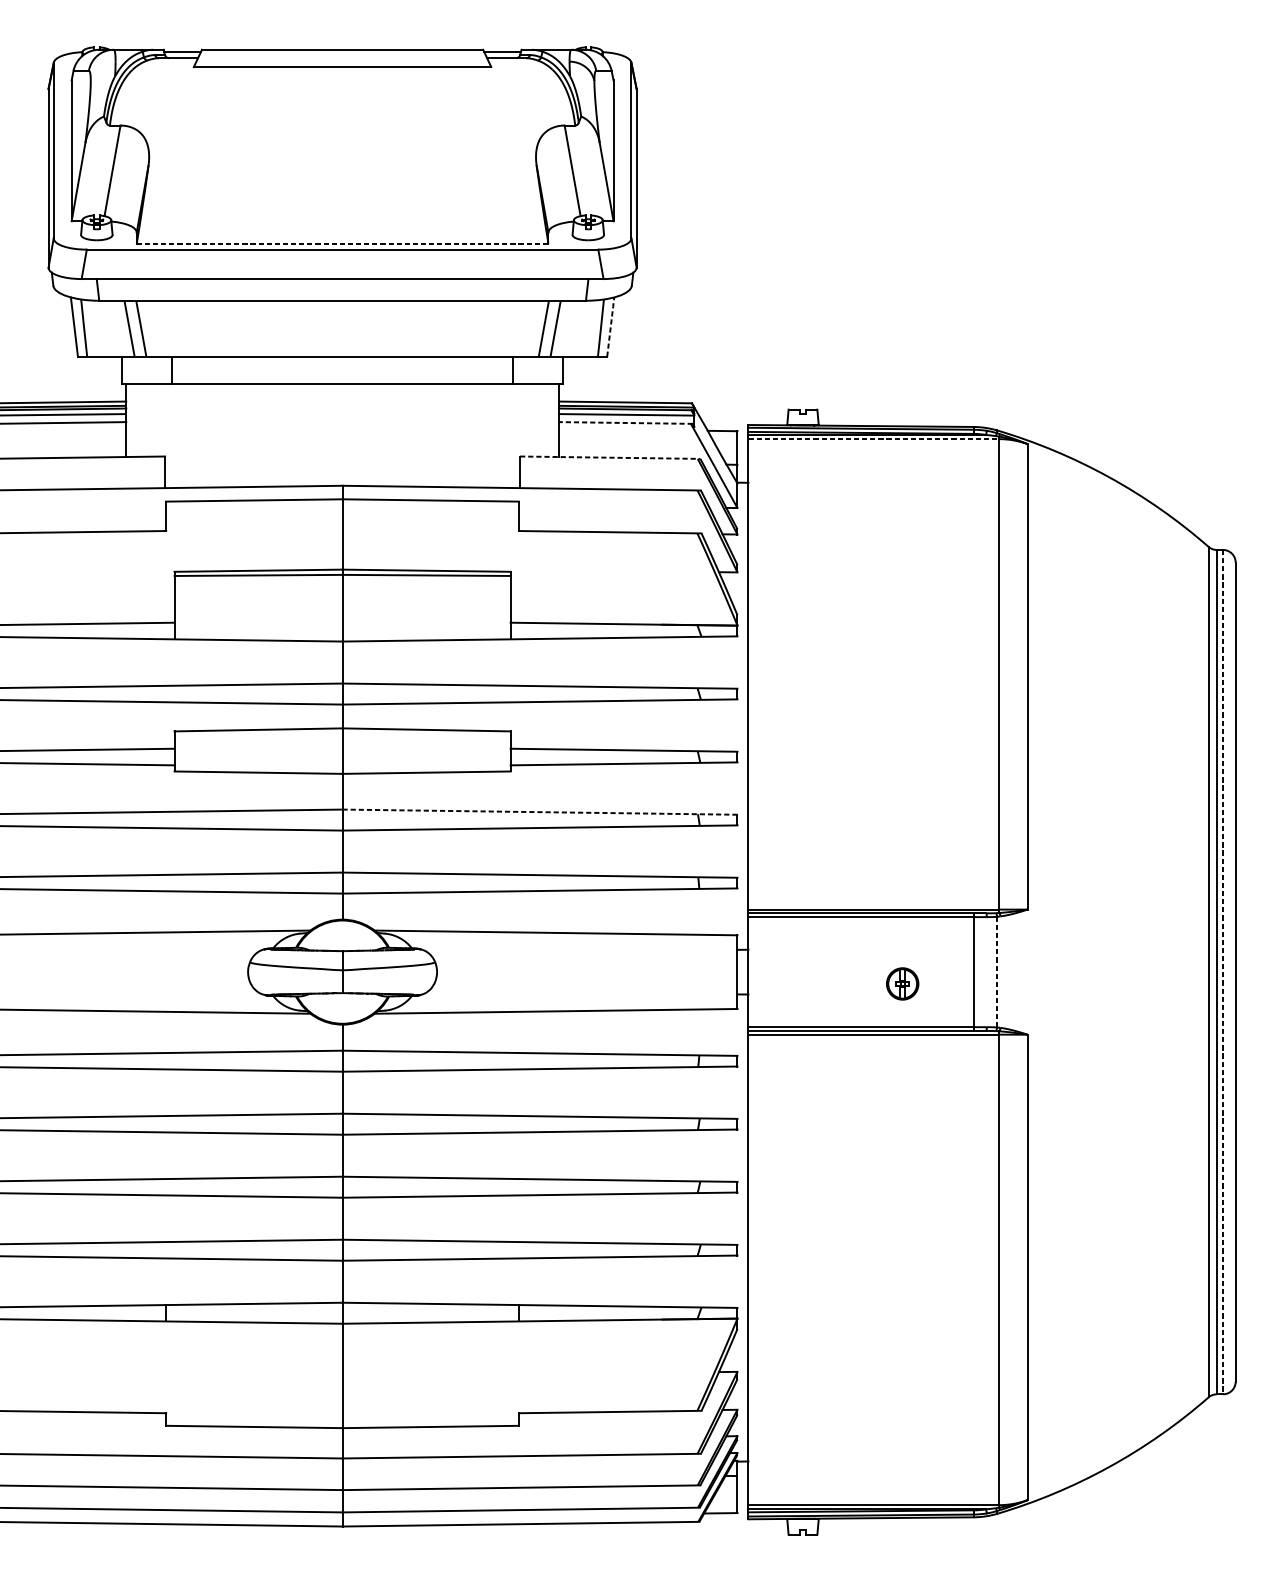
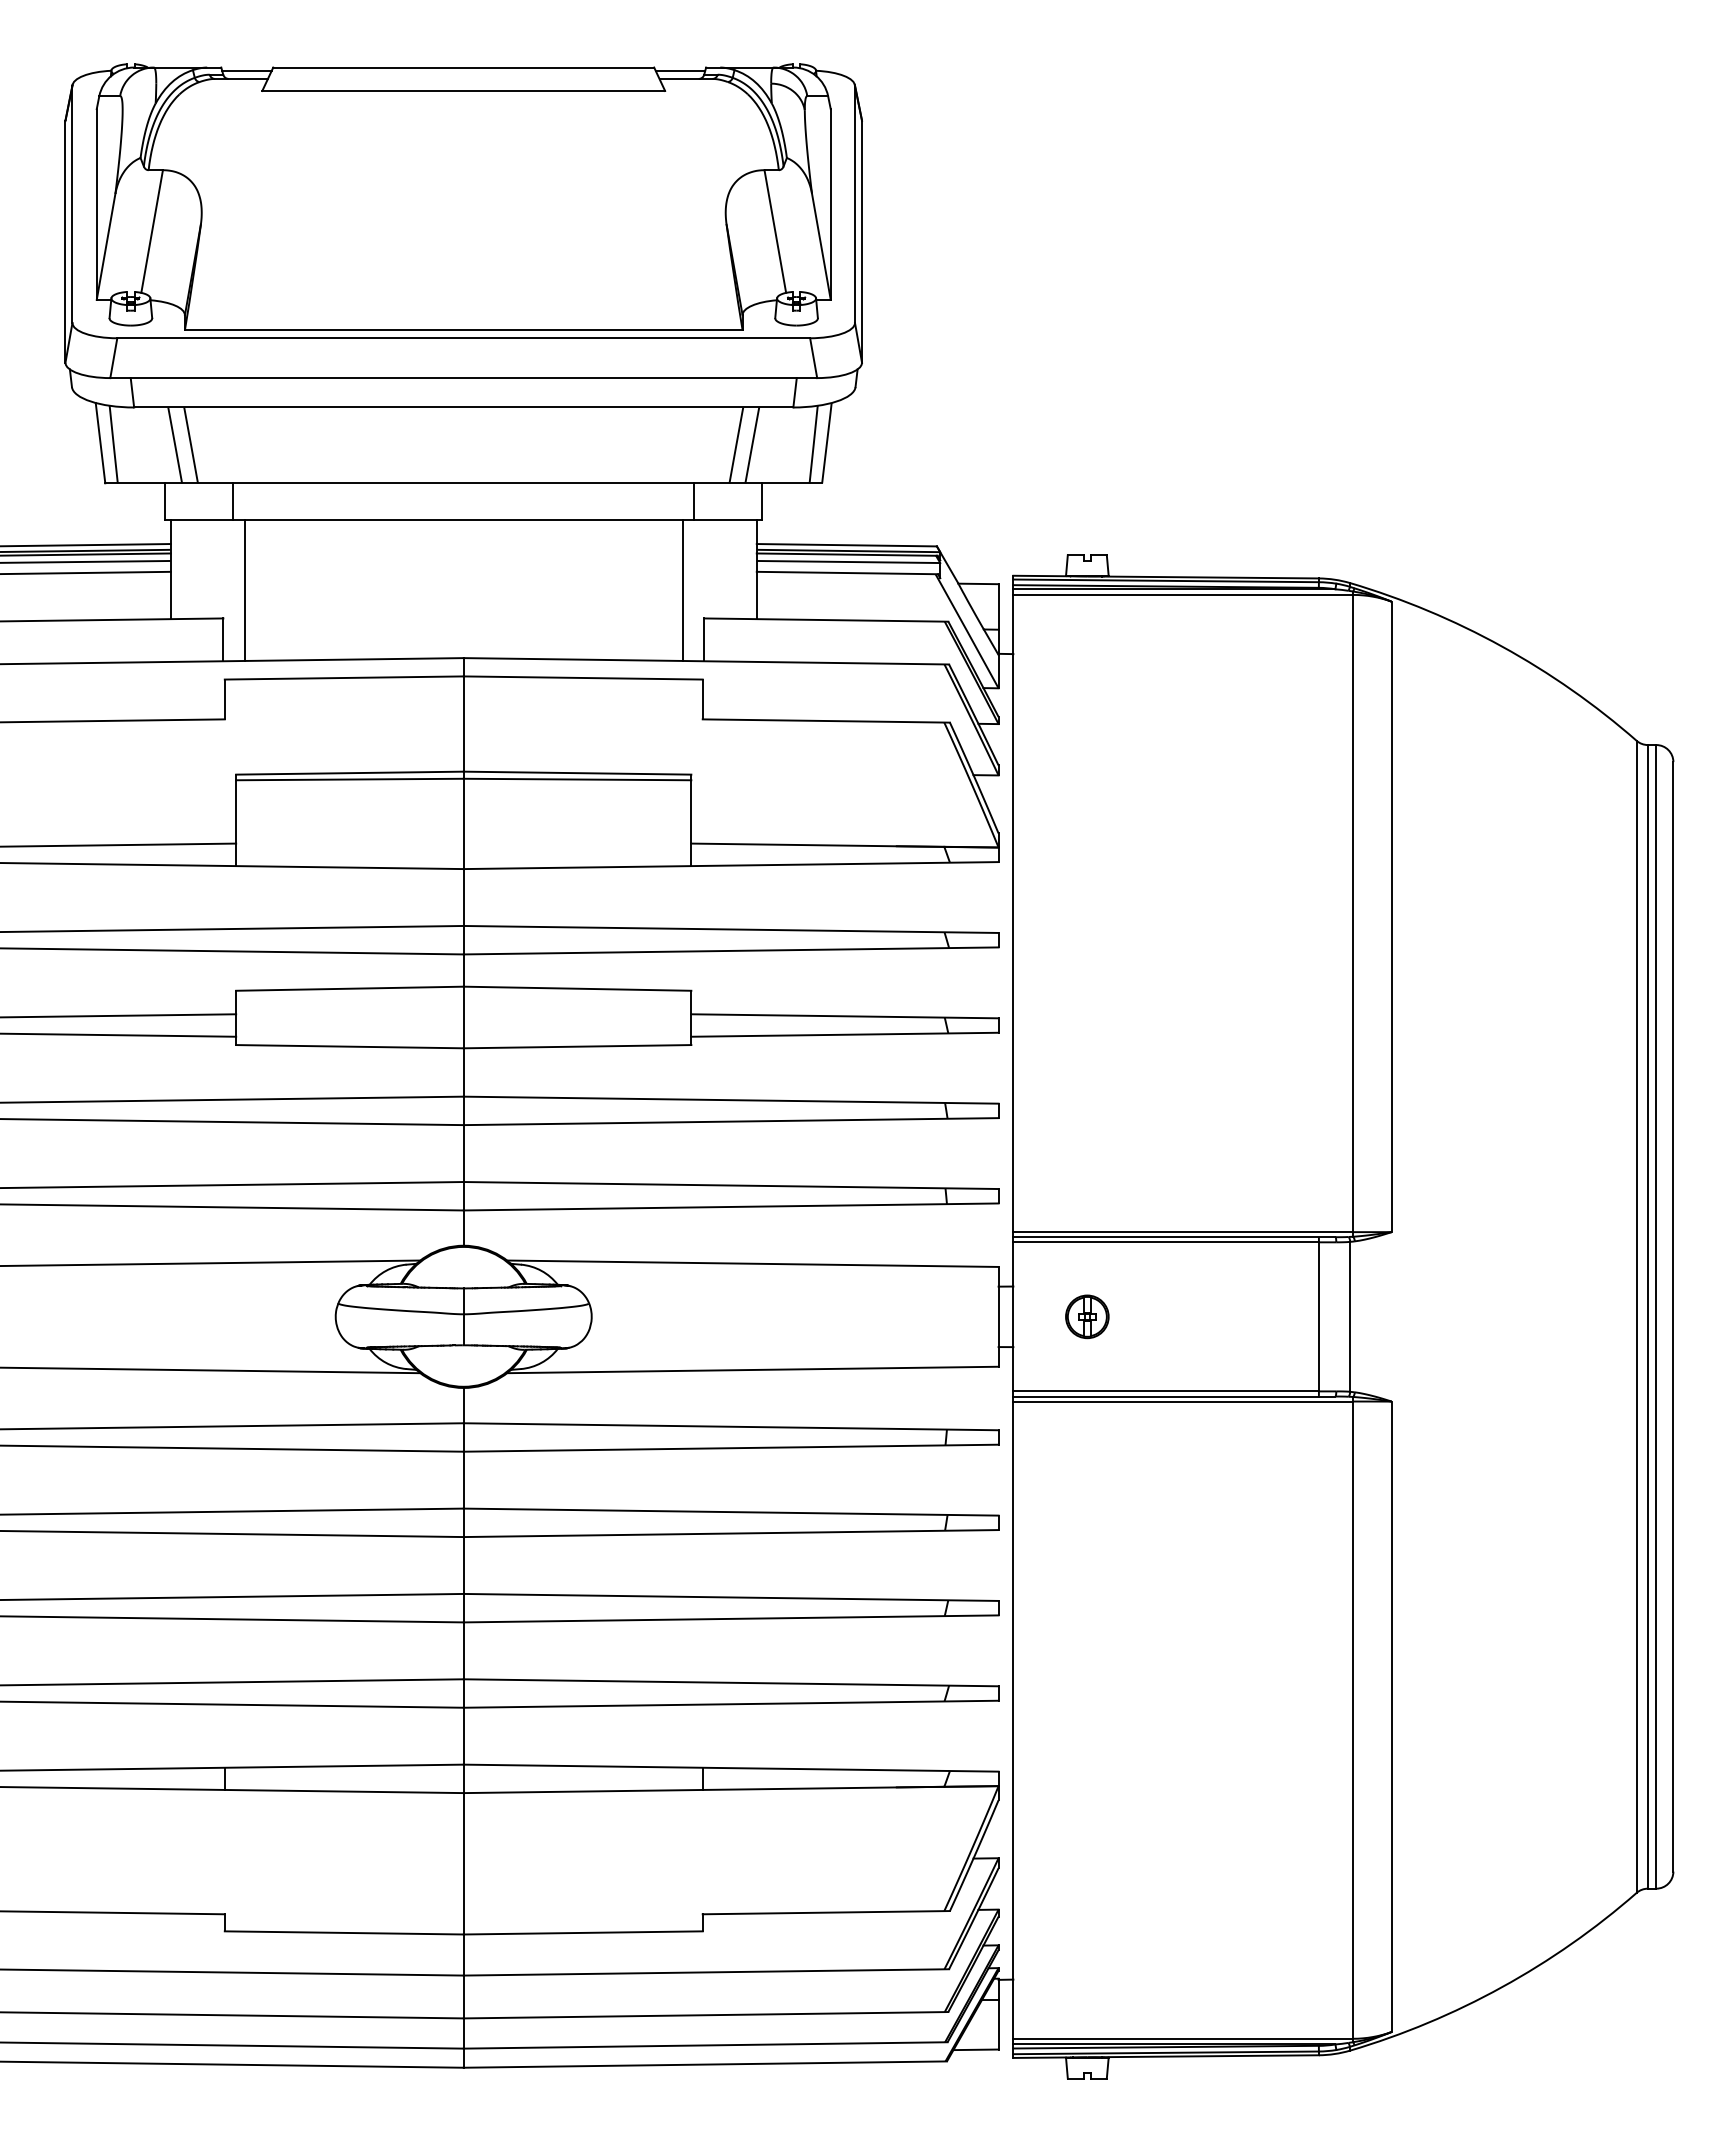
line: (342, 243) -> (463, 329), dashed -> solid
line: (611, 325) -> (827, 441), dashed -> solid
line: (625, 423) -> (847, 573), dashed -> solid
line: (180, 435) -> (244, 590), added
line: (504, 435) -> (682, 590), added
line: (873, 438) -> (1183, 594), dashed -> solid
line: (610, 458) -> (826, 620), dashed -> solid
line: (539, 812) -> (730, 1100), dashed -> solid
line: (997, 971) -> (1350, 1316), dashed -> solid
line: (1223, 971) -> (1656, 1316), dashed -> solid
part: (902, 983) -> (1087, 1316), moved

